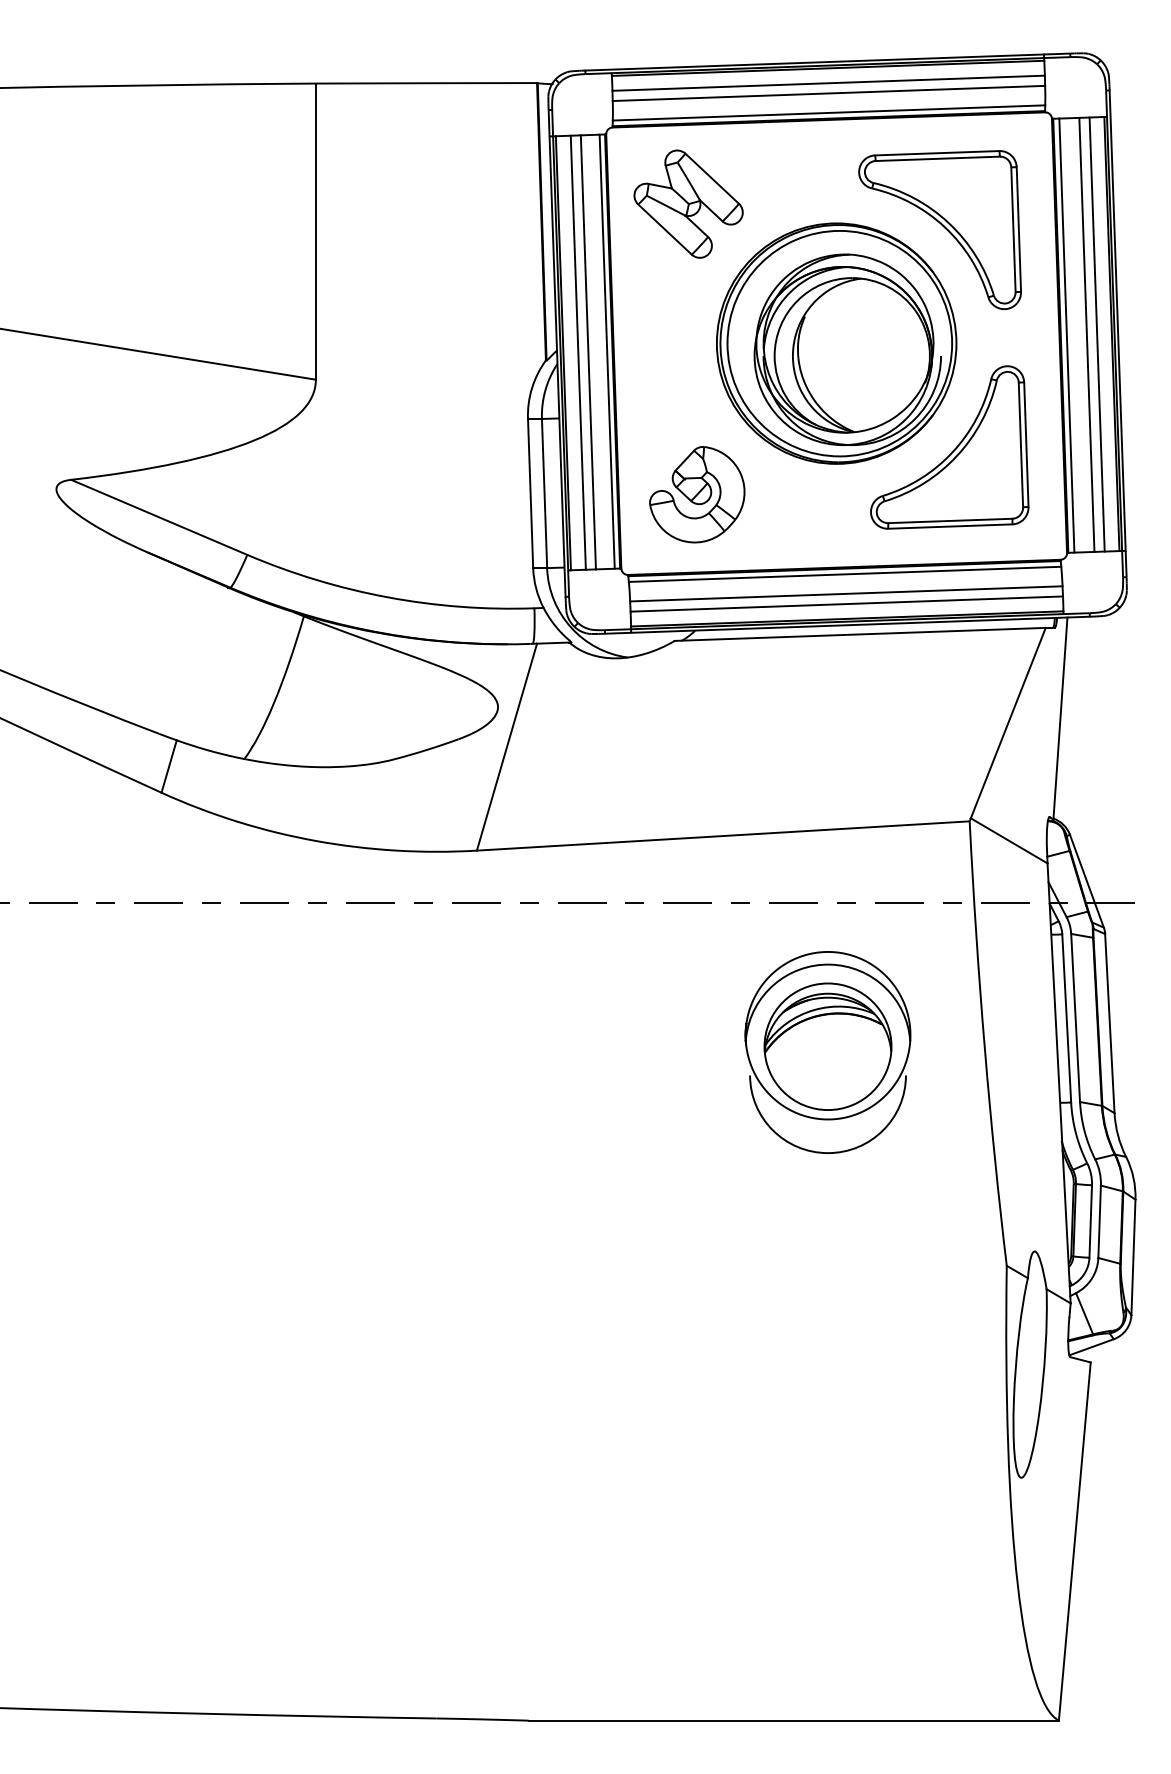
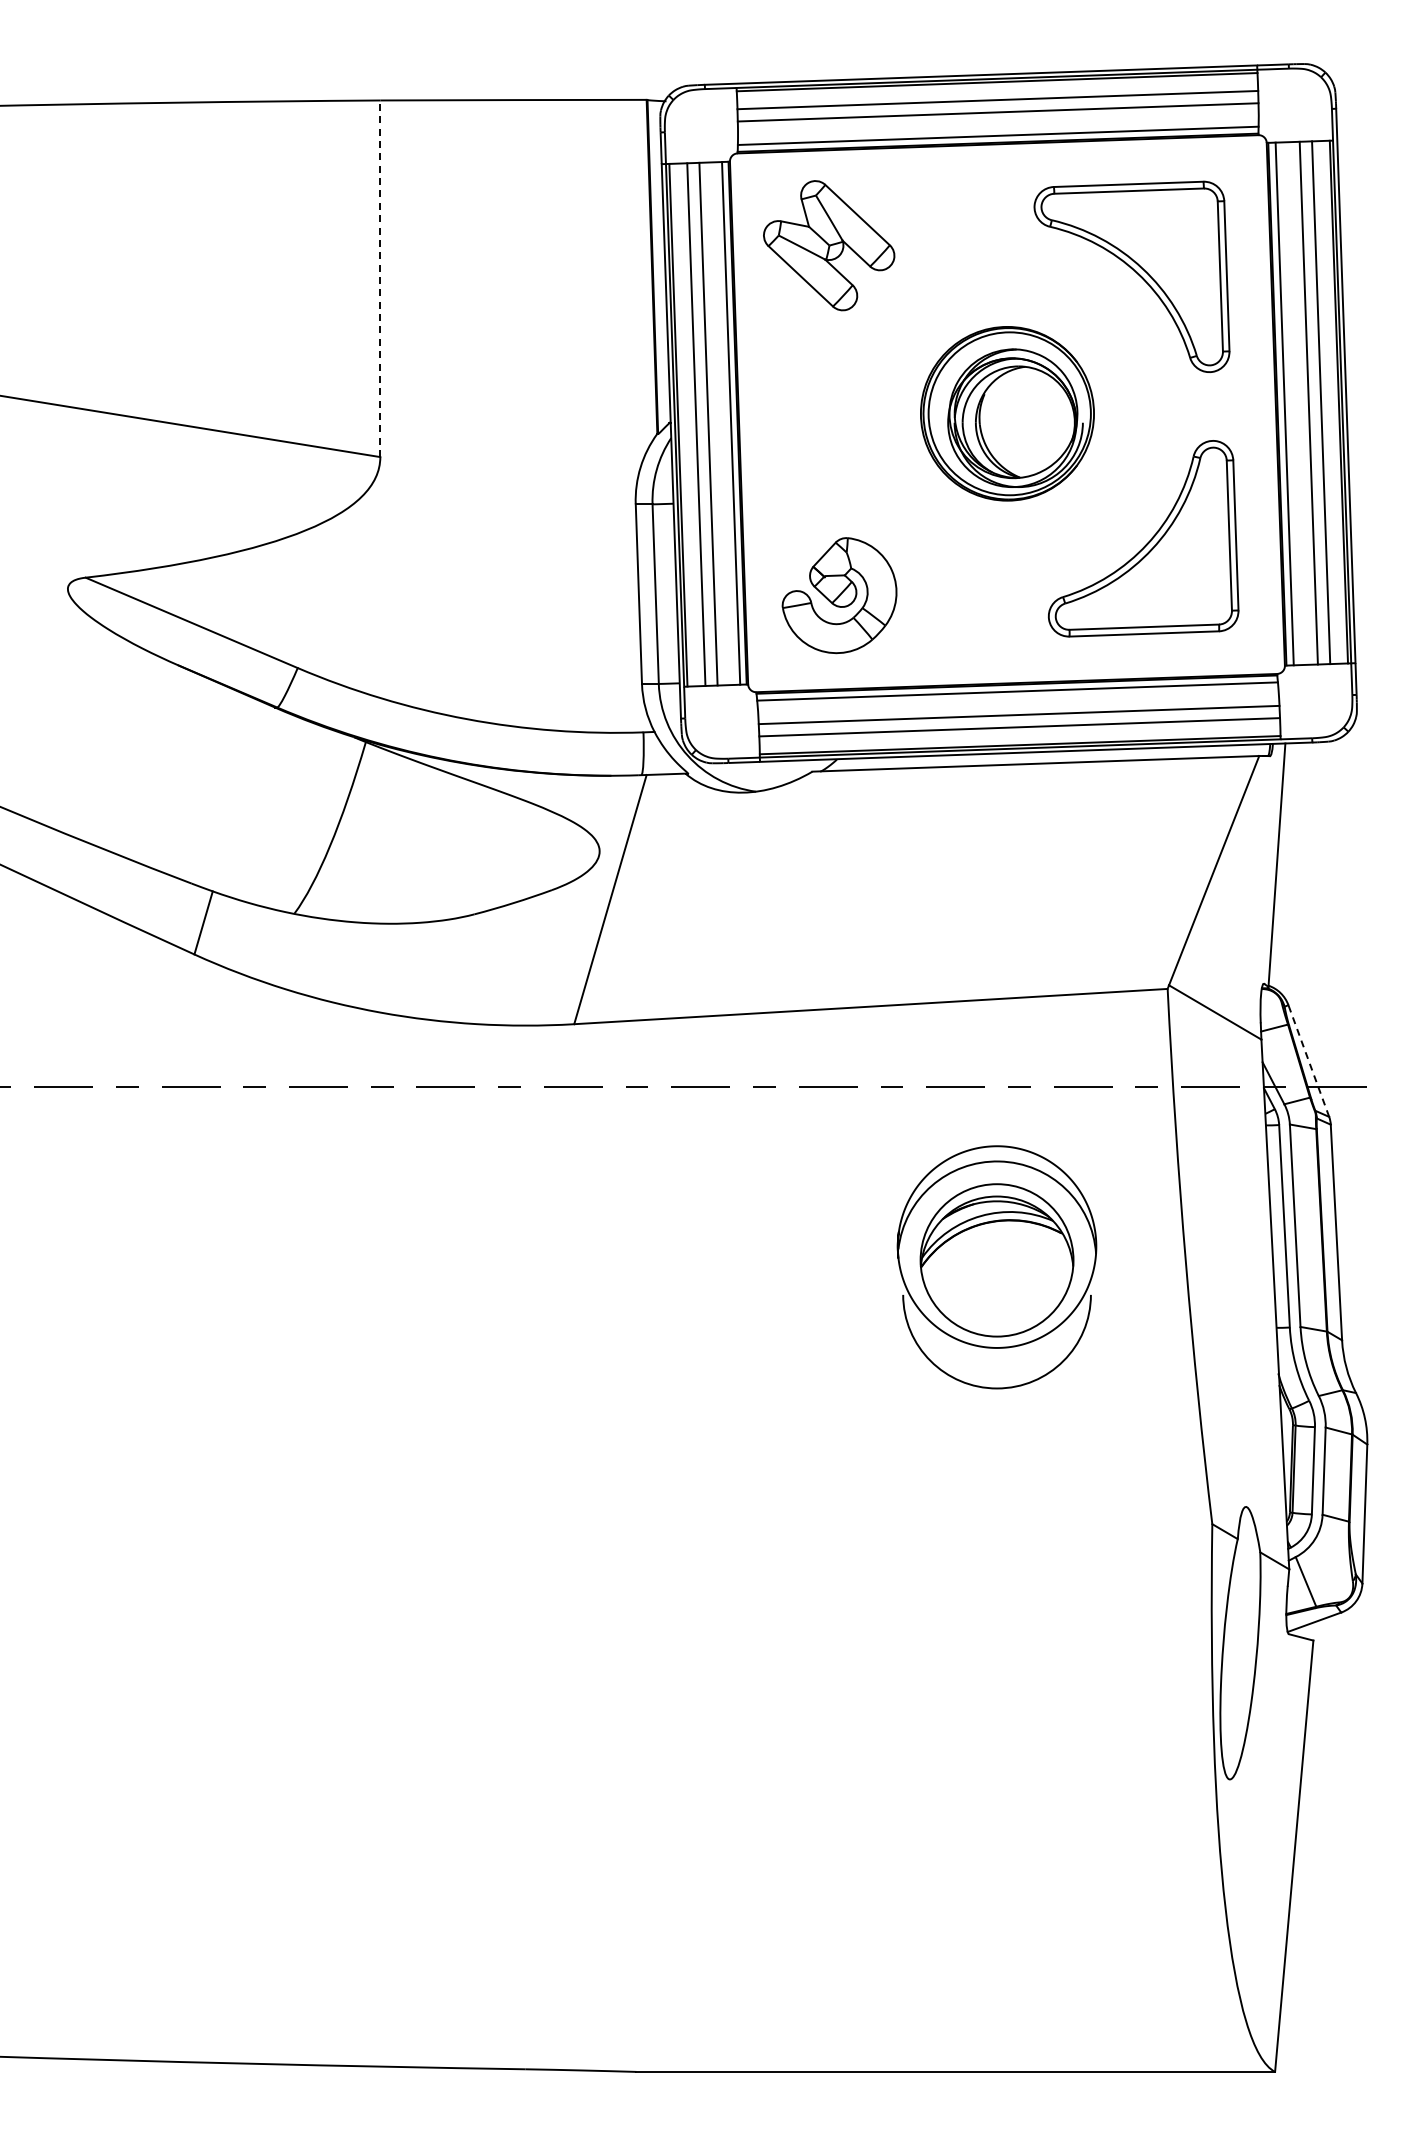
line: (316, 231) -> (380, 278), solid -> dashed
part: (836, 343) -> (1007, 413), size x0.6
line: (1086, 881) -> (1308, 1061), solid -> dashed

